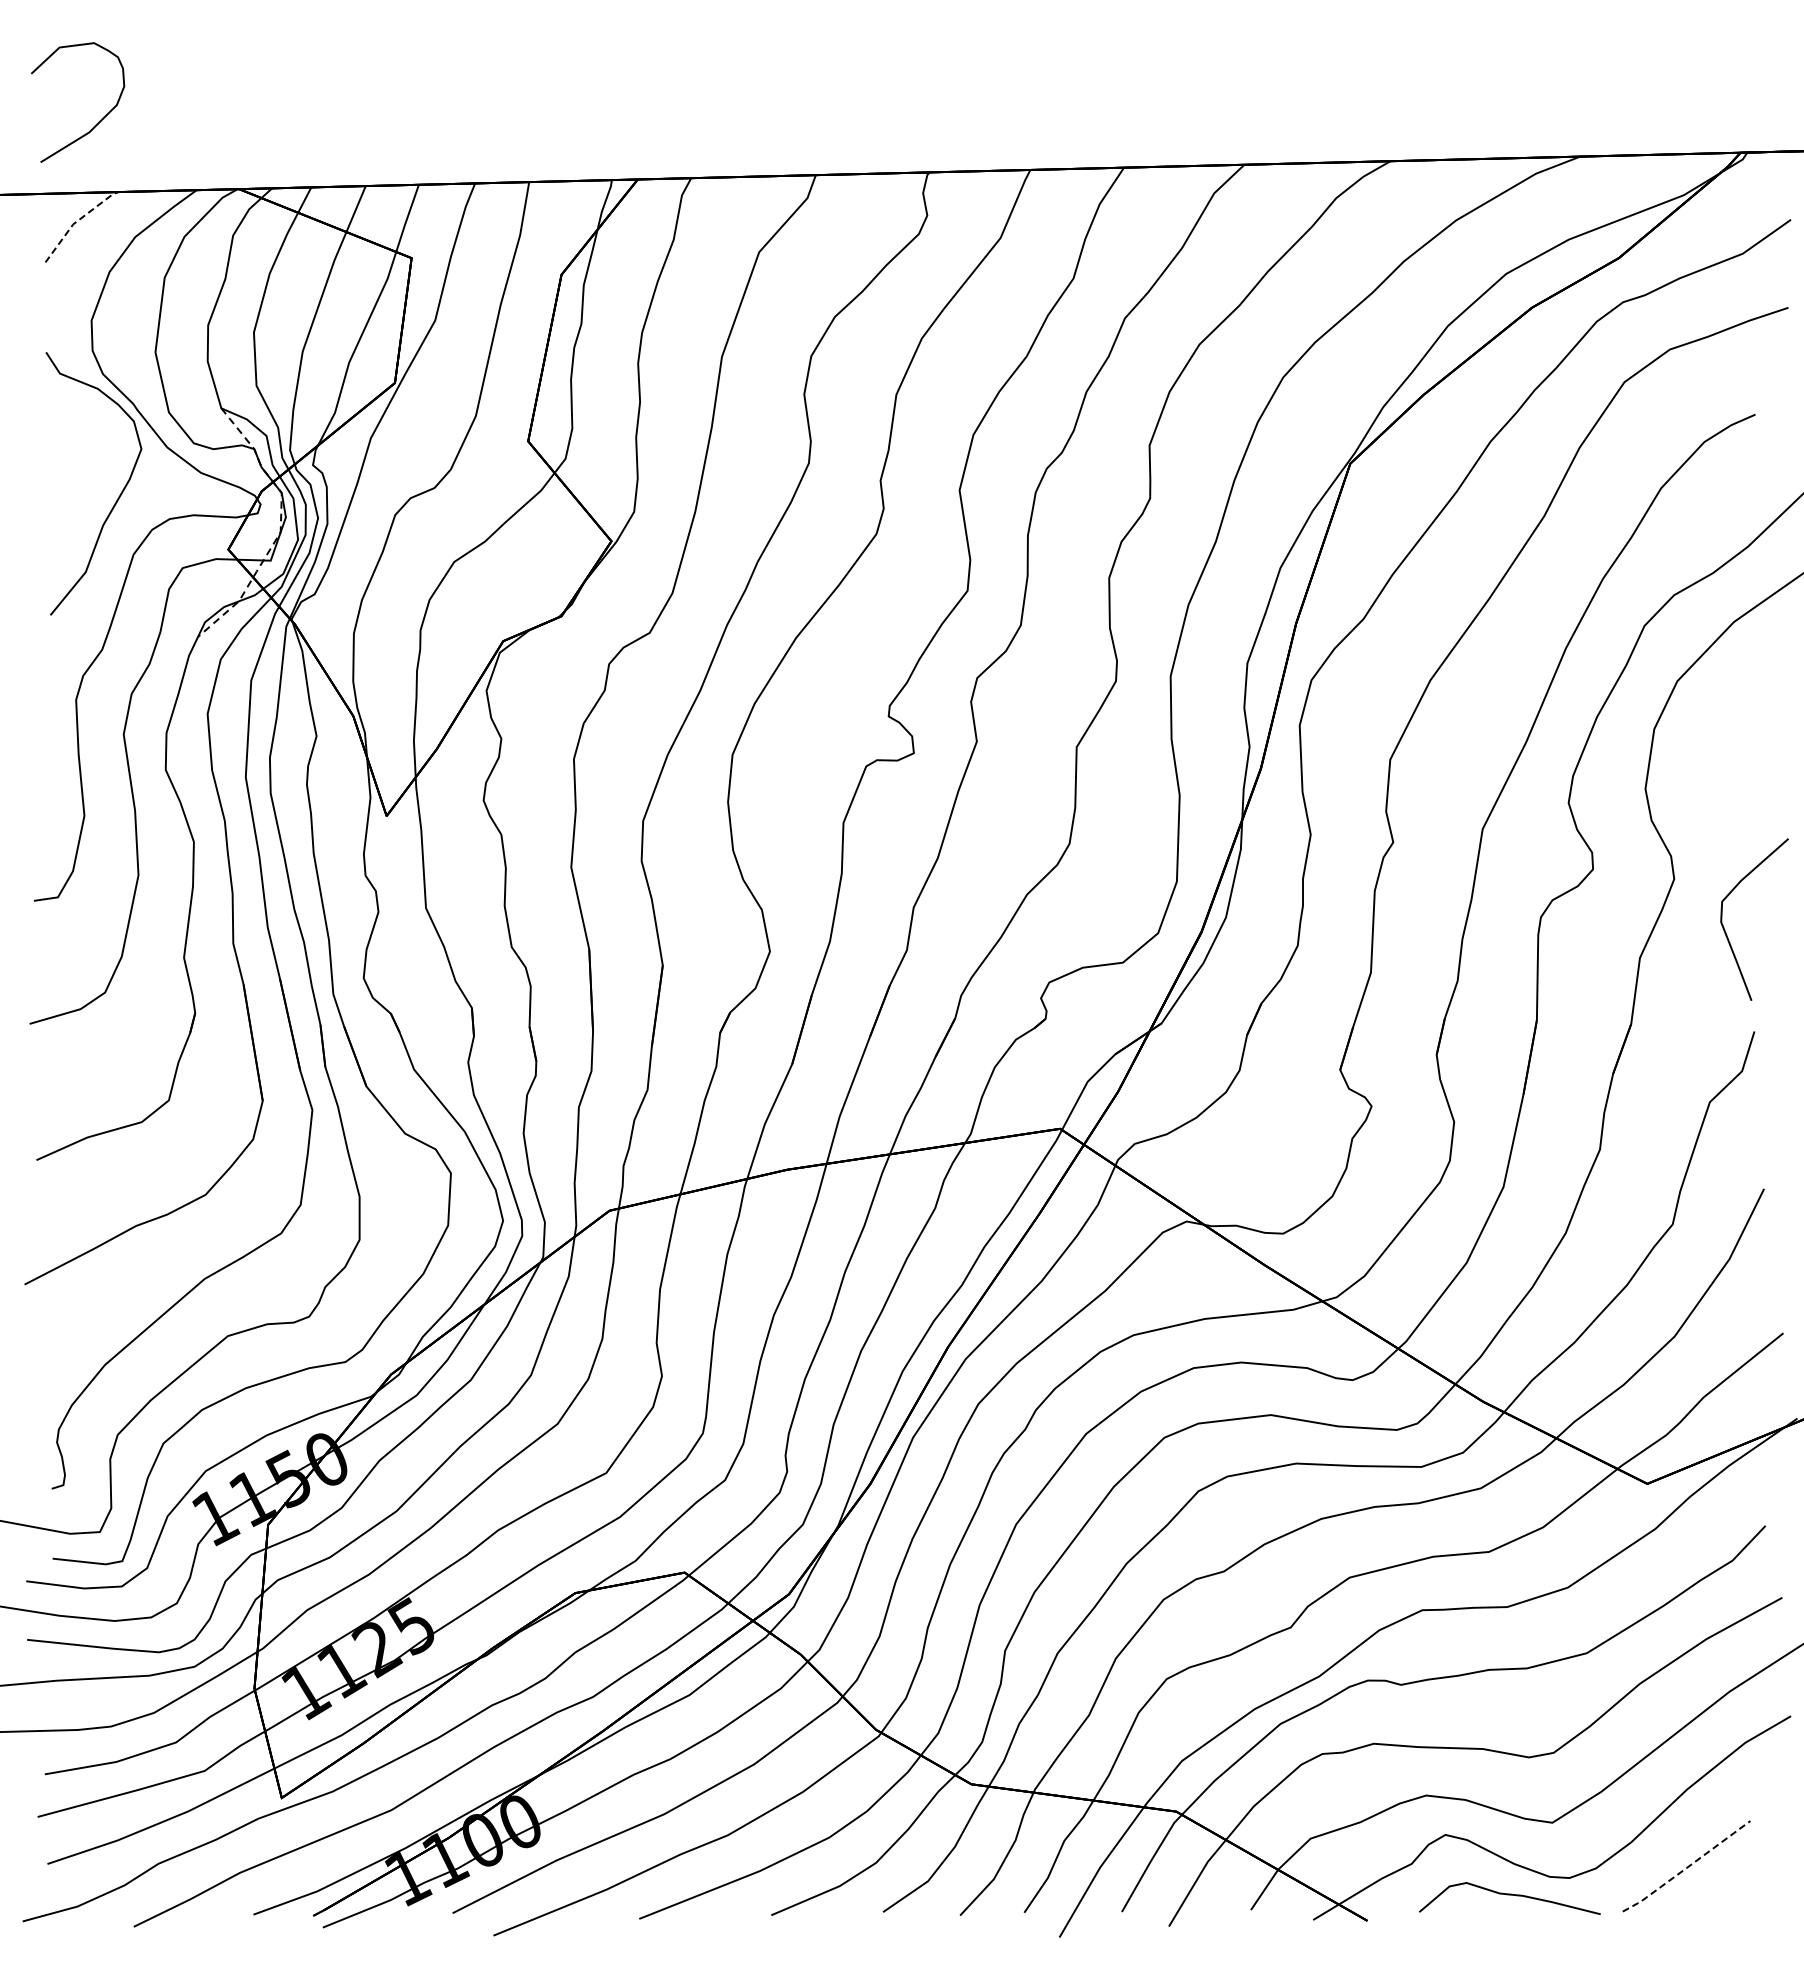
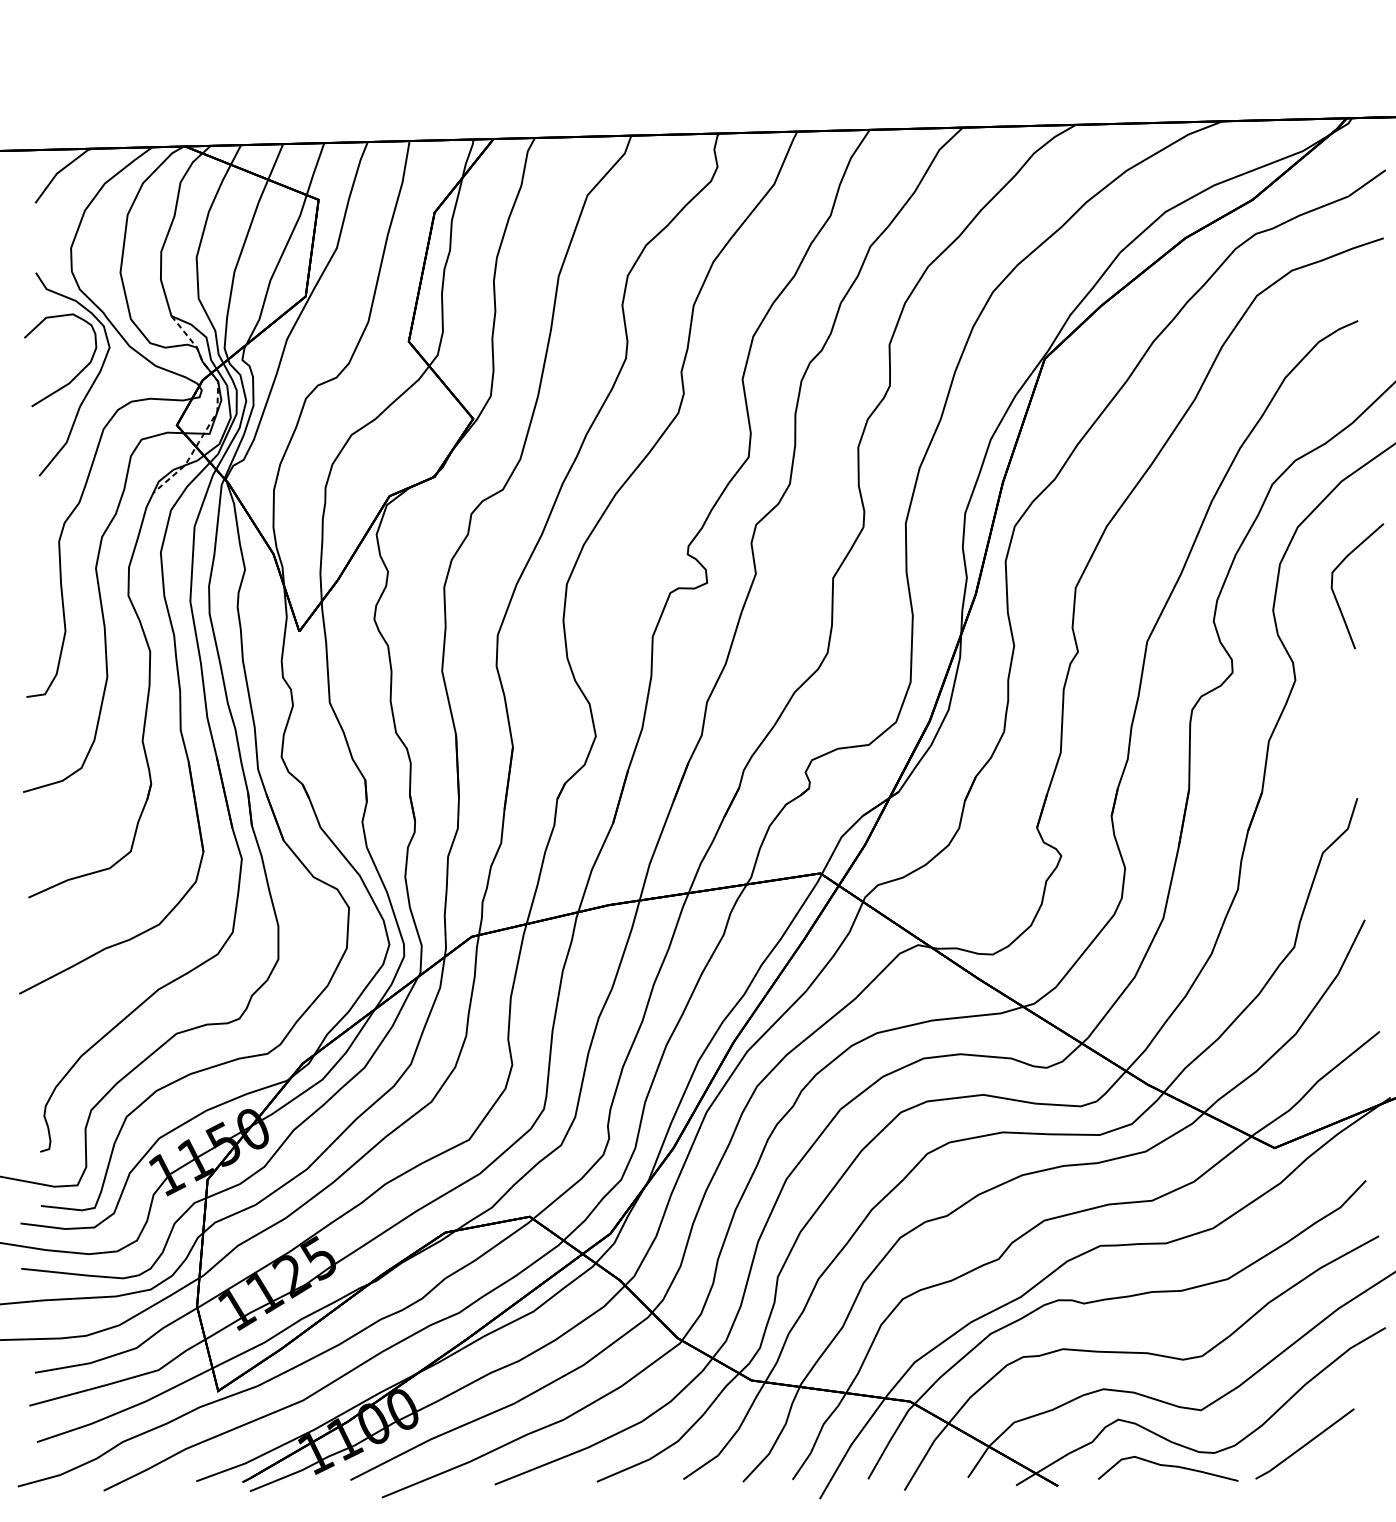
curve: (98, 121) -> (76, 374), moved
line: (77, 221) -> (60, 171), dashed -> solid
curve: (1726, 932) -> (1335, 596), moved
line: (1686, 1867) -> (1304, 1444), dashed -> solid

